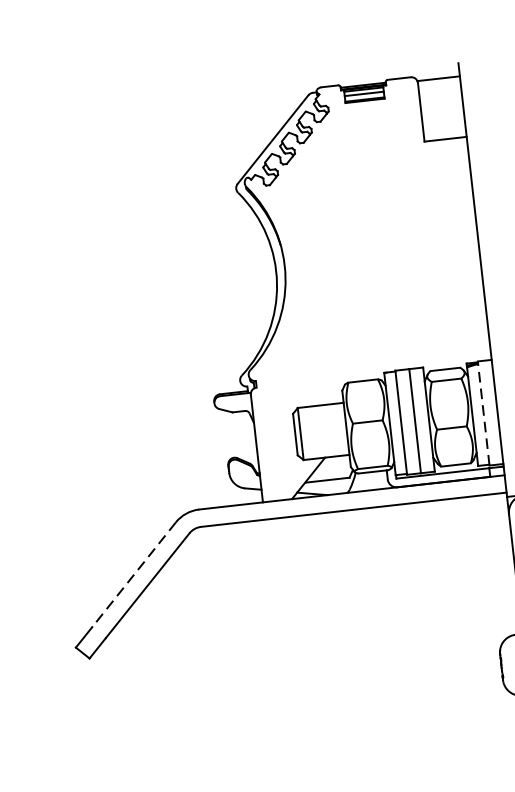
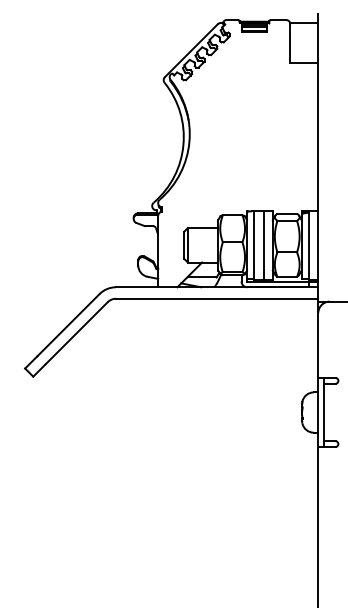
line: (484, 412) -> (309, 244), dashed -> solid
line: (134, 575) -> (68, 325), dashed -> solid

